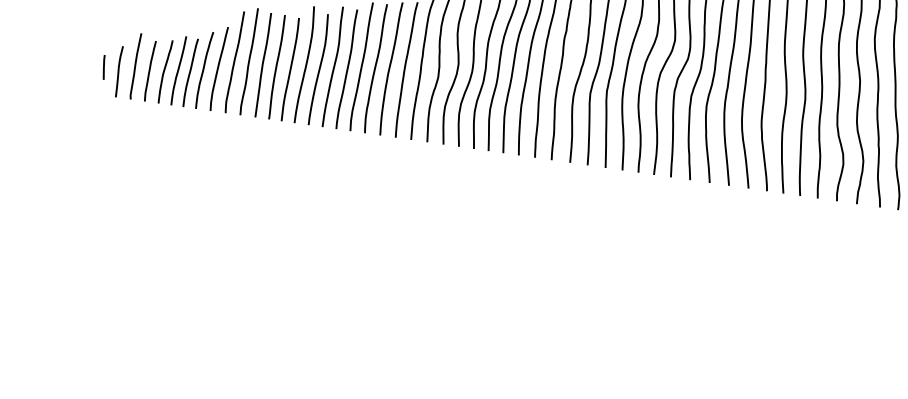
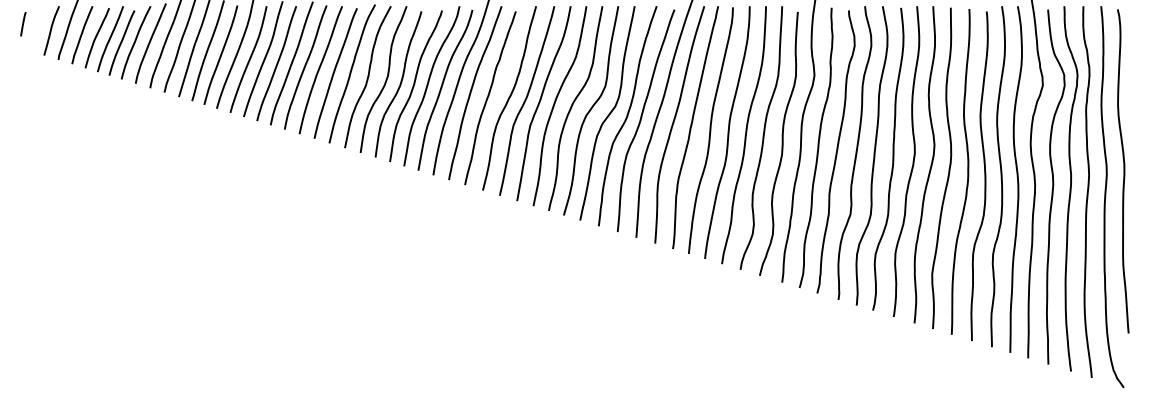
line: (104, 67) -> (23, 24), moved

